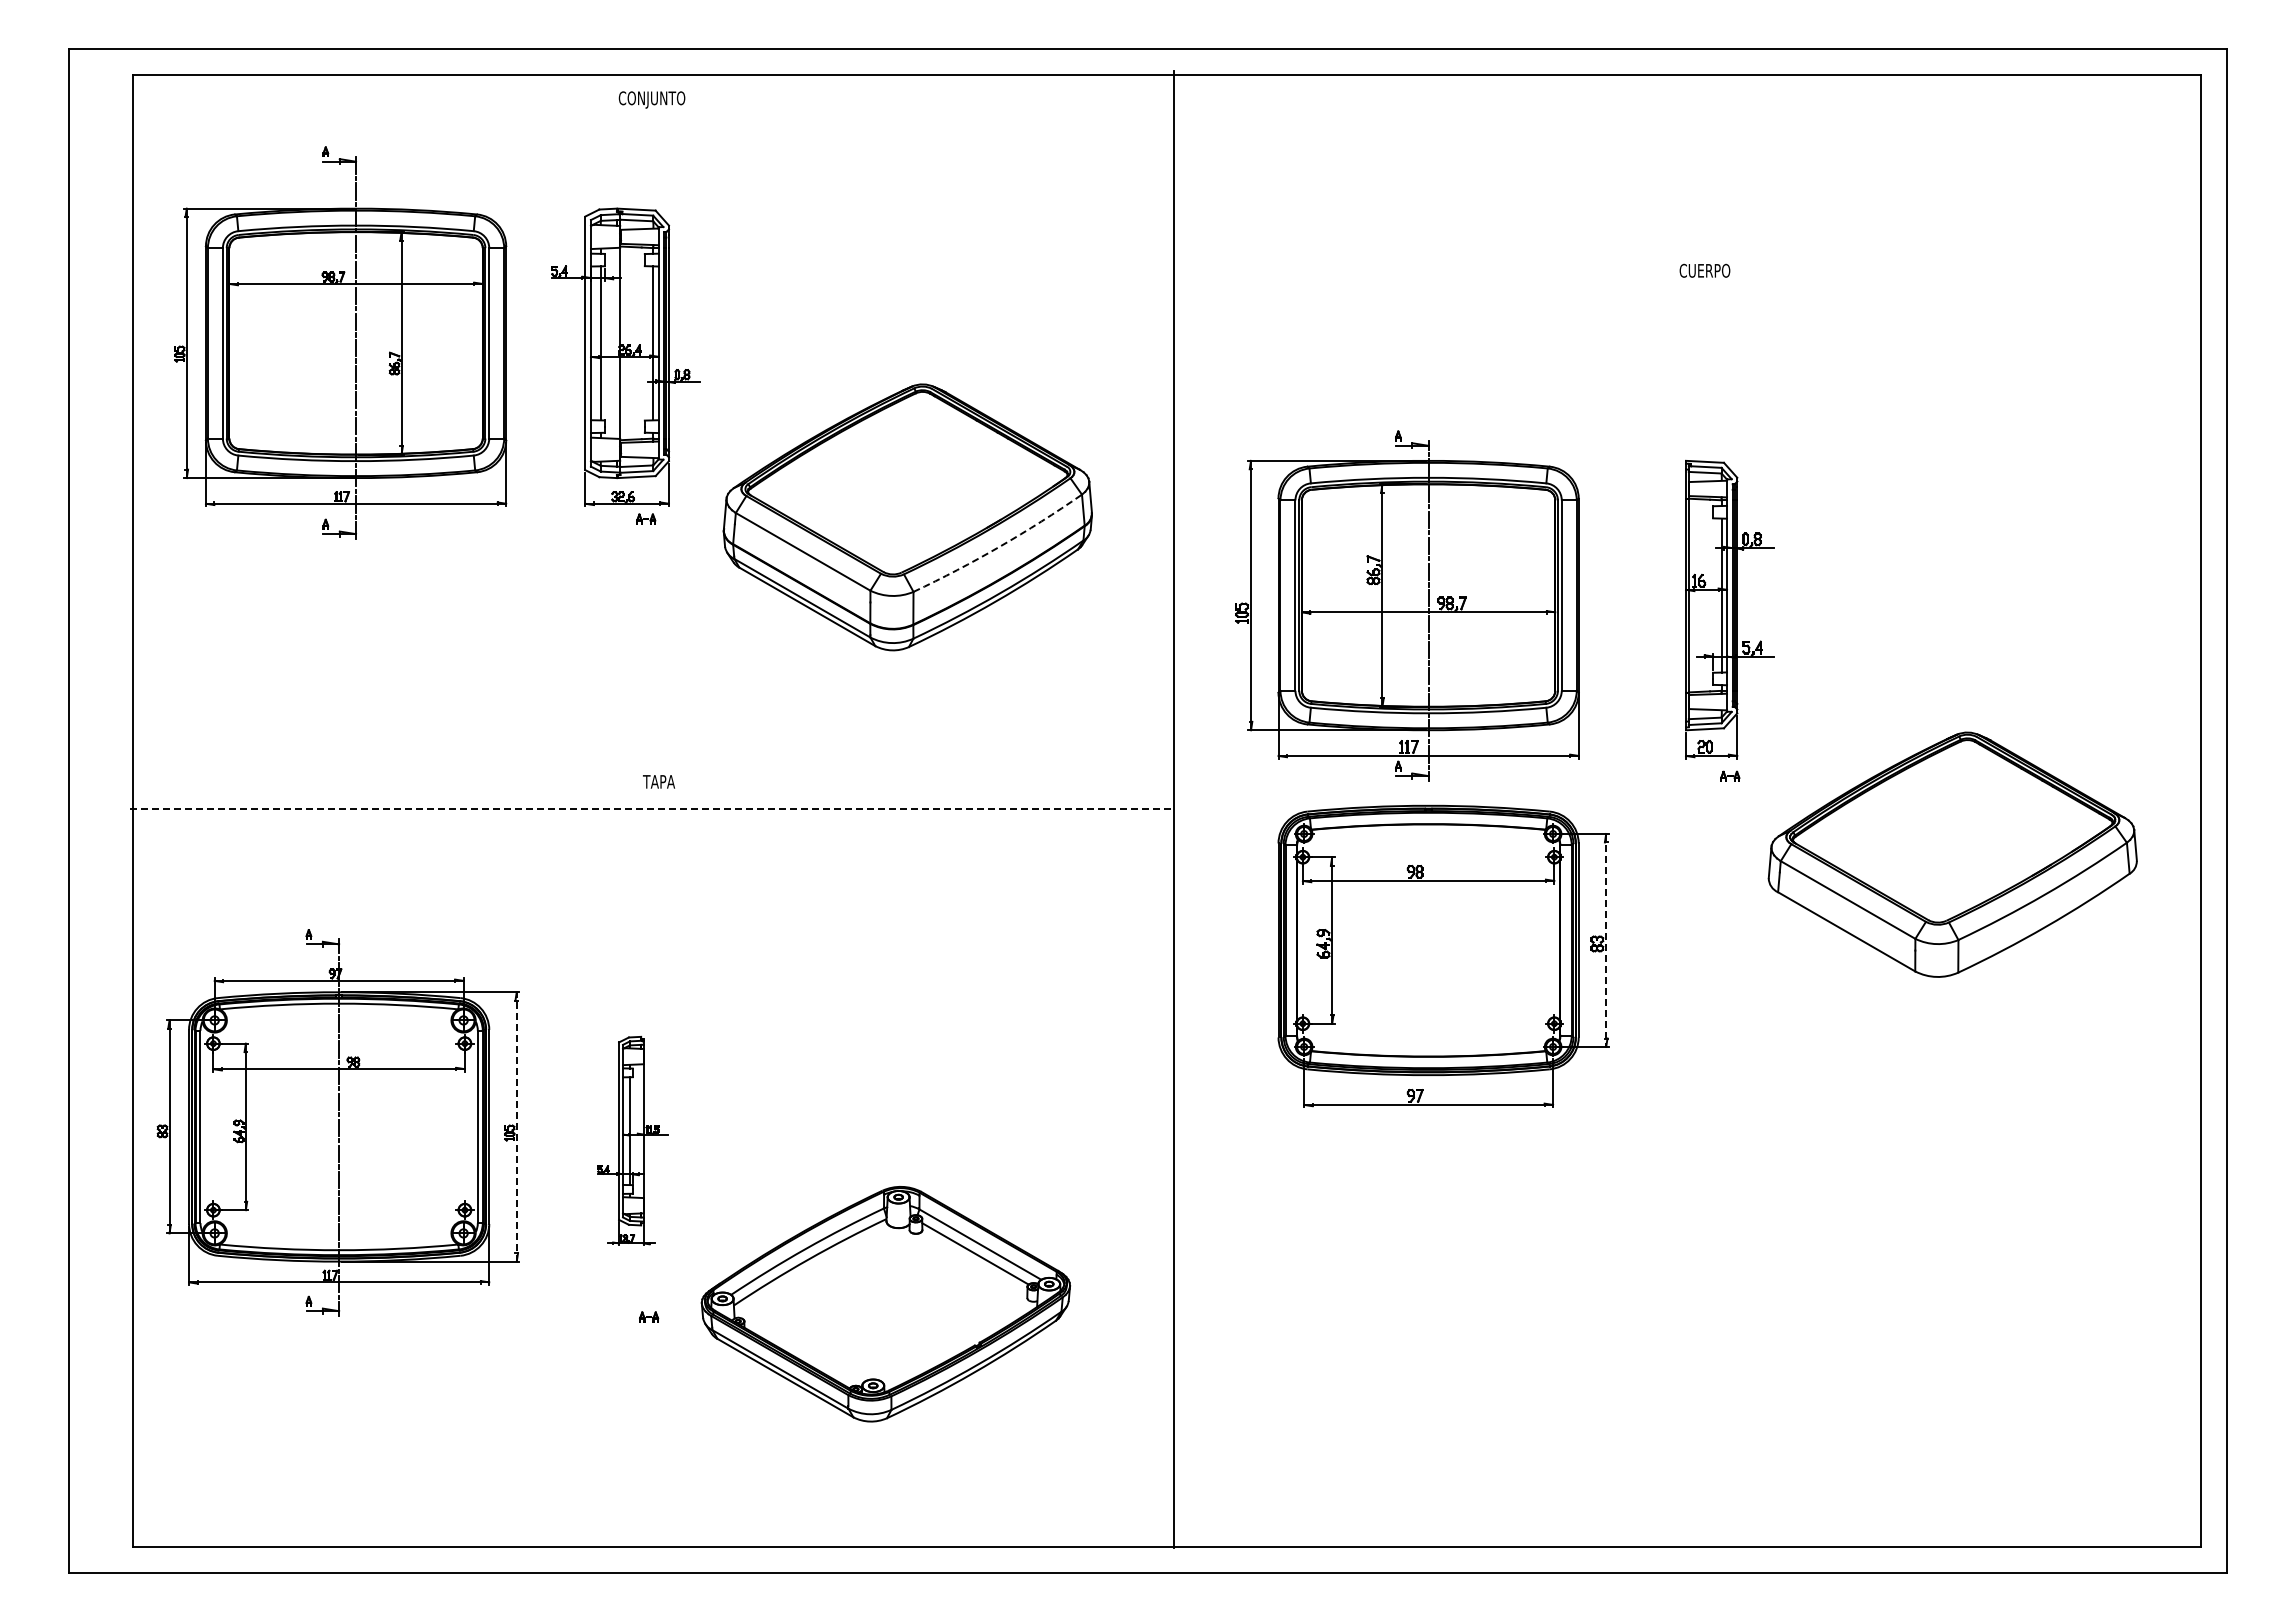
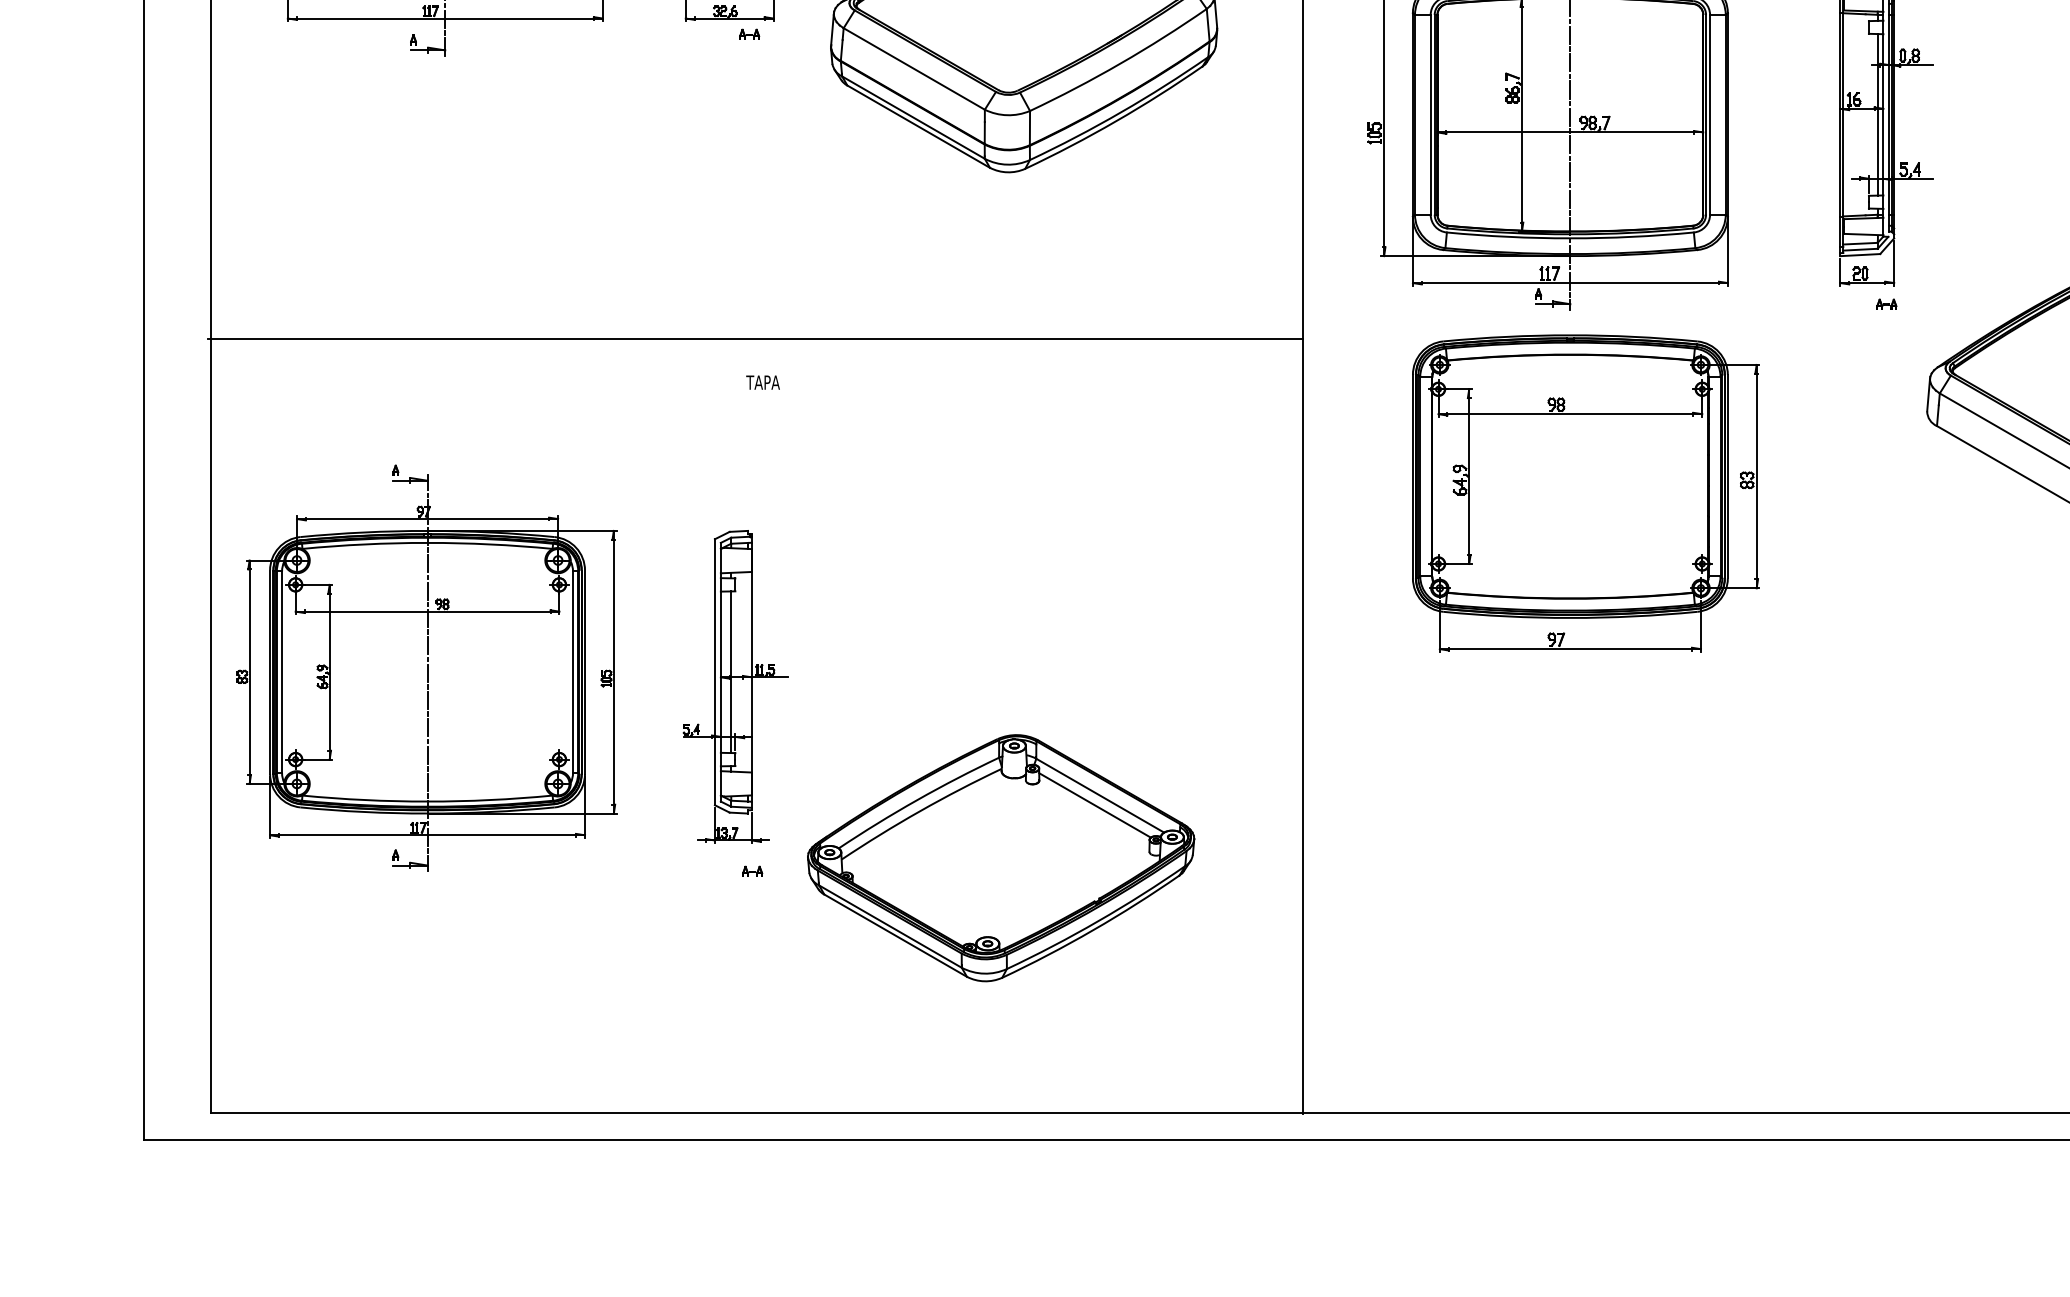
arc: (999, 546) -> (1120, 63), dashed -> solid
text: (659, 781) -> (763, 382), moved
line: (651, 809) -> (755, 339), dashed -> solid
line: (1606, 940) -> (1756, 476), dashed -> solid
line: (516, 1126) -> (613, 671), dashed -> solid
part: (632, 1140) -> (735, 686), size x1.43

